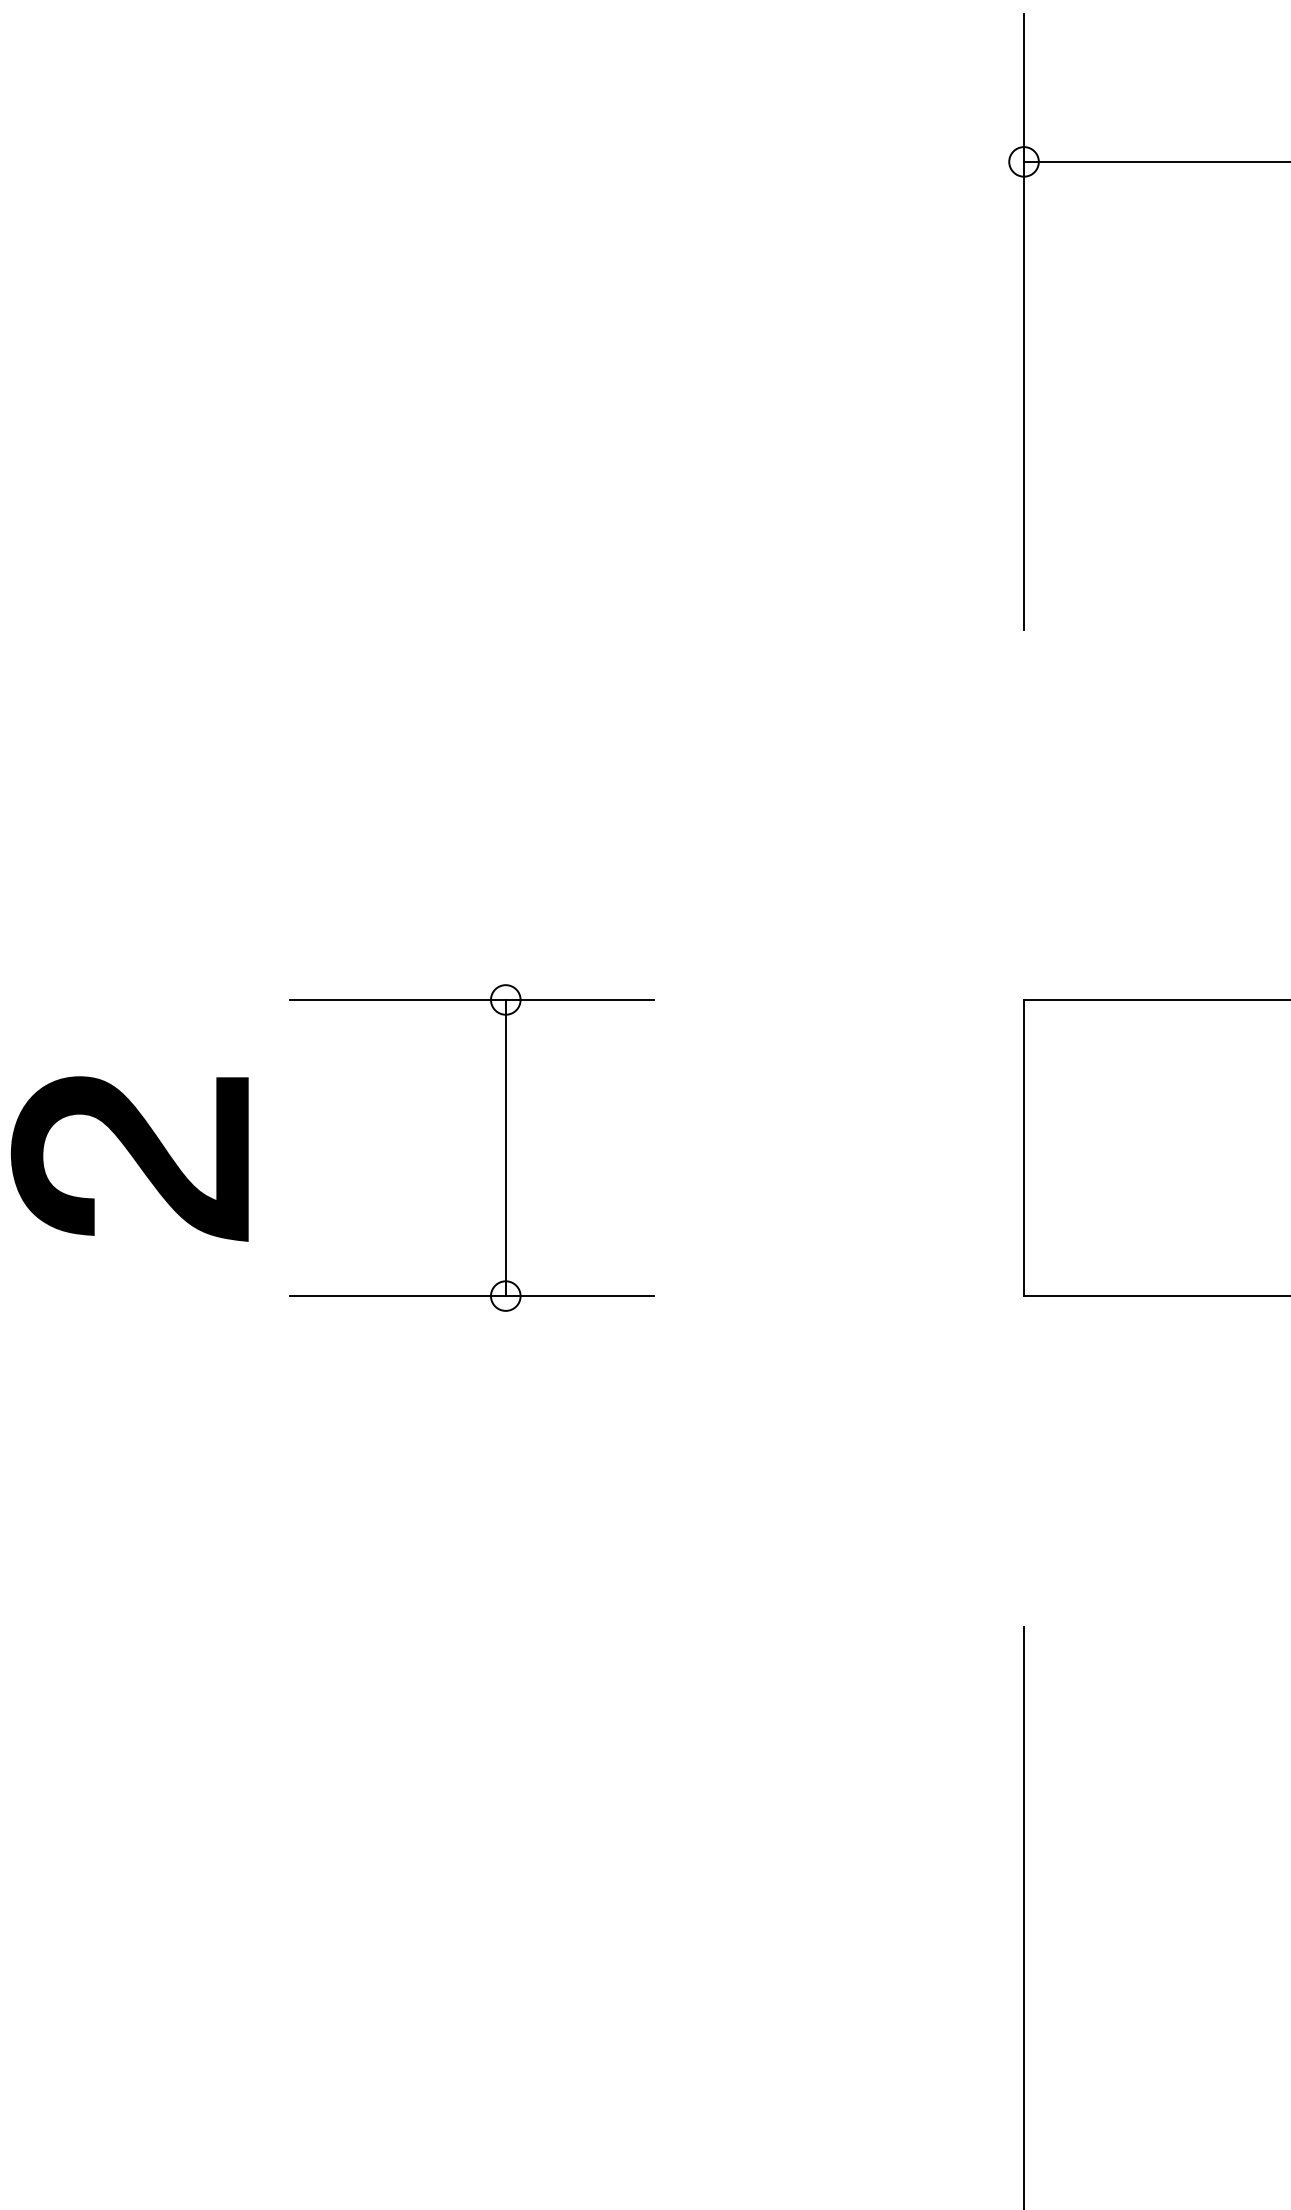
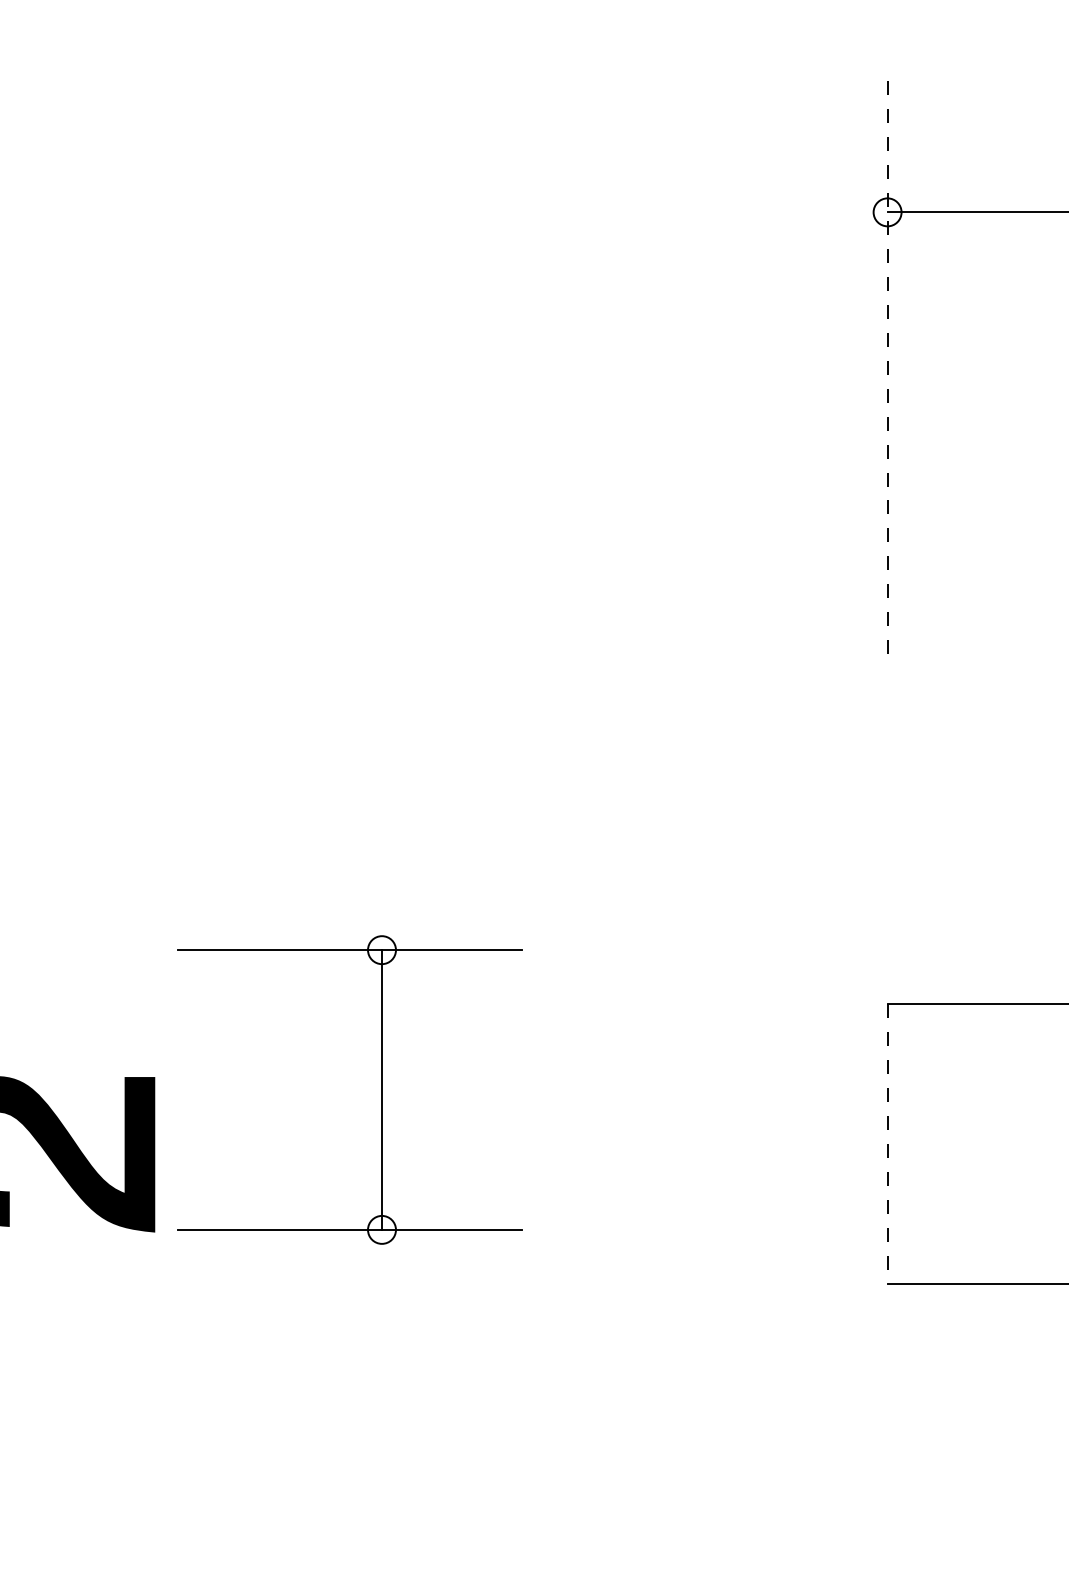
line: (1024, 321) -> (888, 363), solid -> dashed
part: (505, 1147) -> (381, 1089), moved
line: (1024, 1148) -> (888, 1144), solid -> dashed

